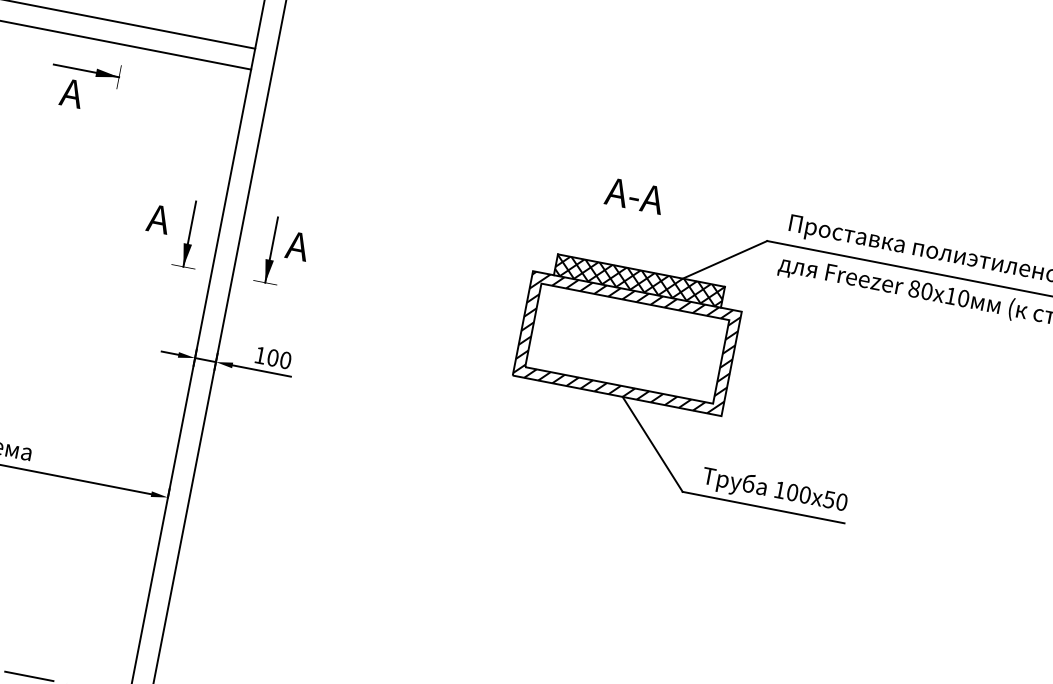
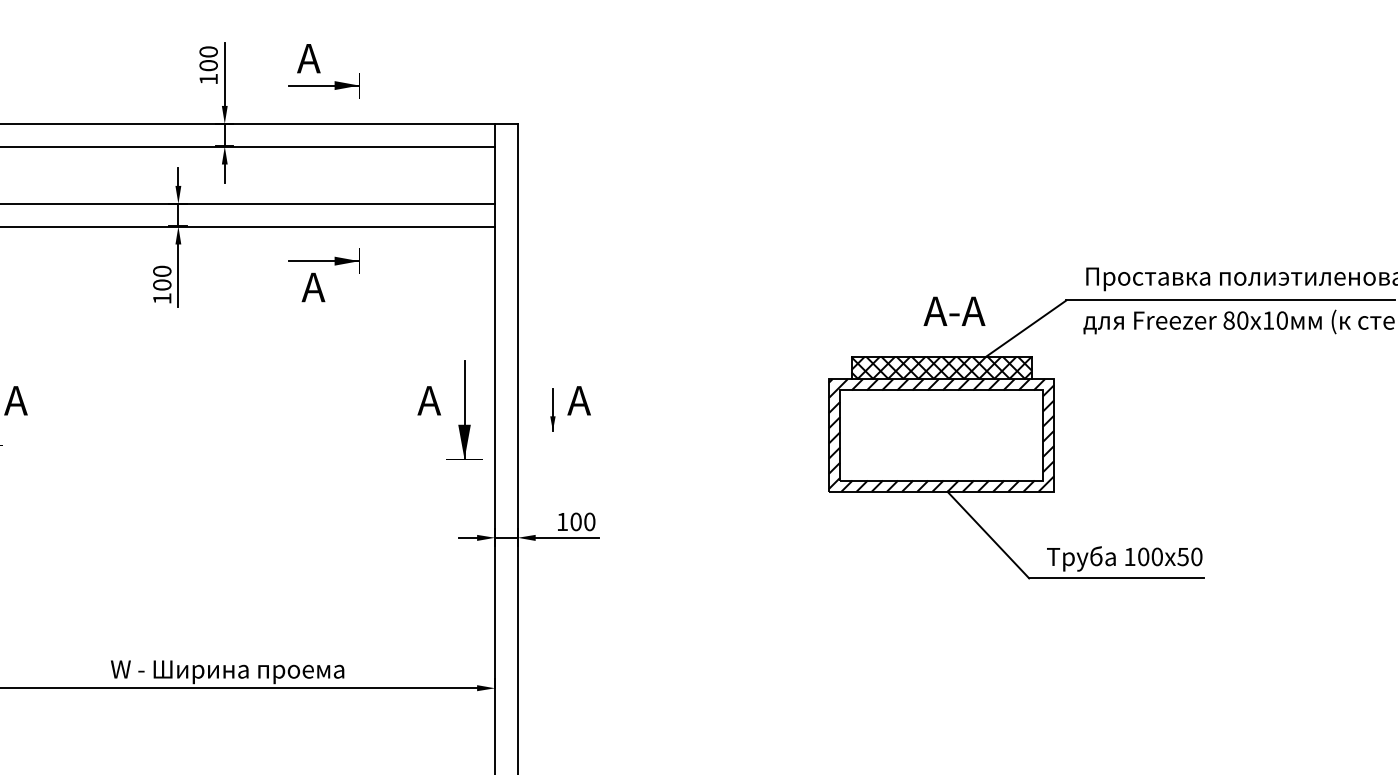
text: (634, 195) -> (954, 310), moved
part: (189, 233) -> (464, 409), size x1.4
part: (271, 249) -> (552, 409), size x0.6

